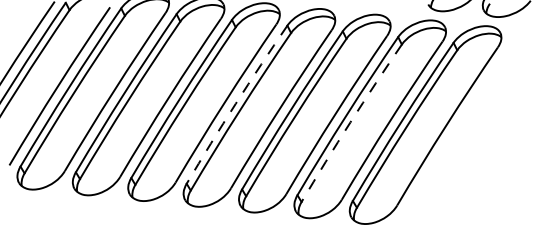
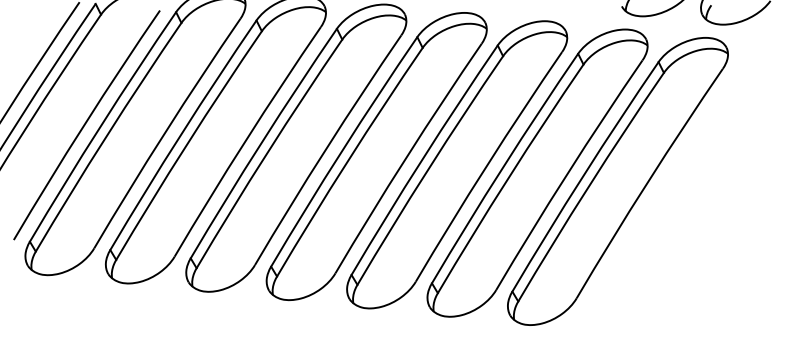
arc: (235, 103) -> (341, 150), dashed -> solid
arc: (350, 122) -> (508, 177), dashed -> solid

